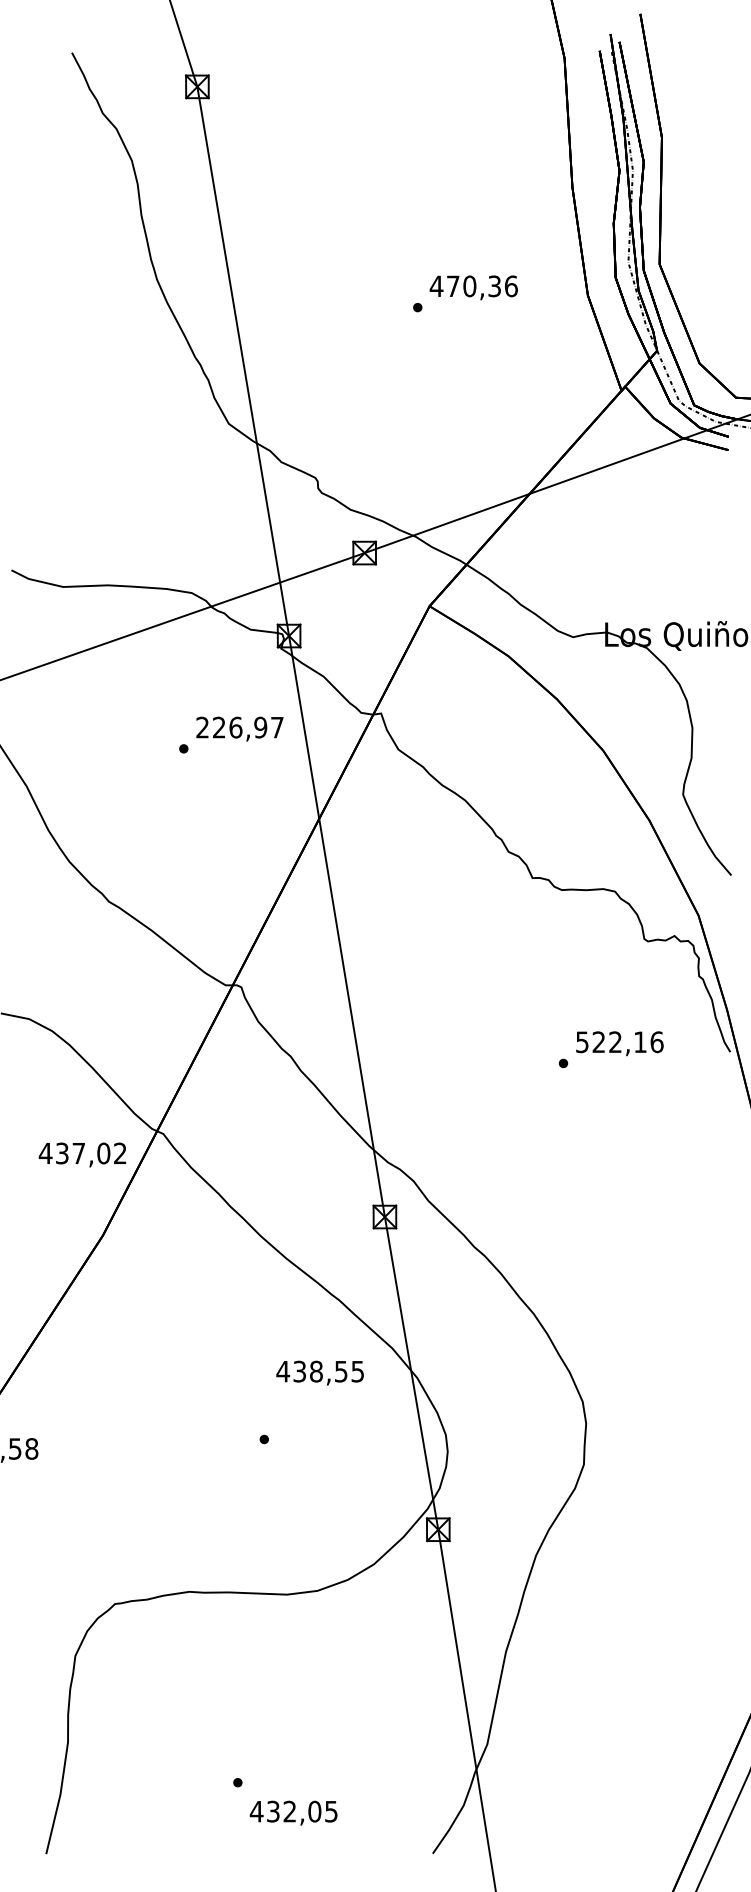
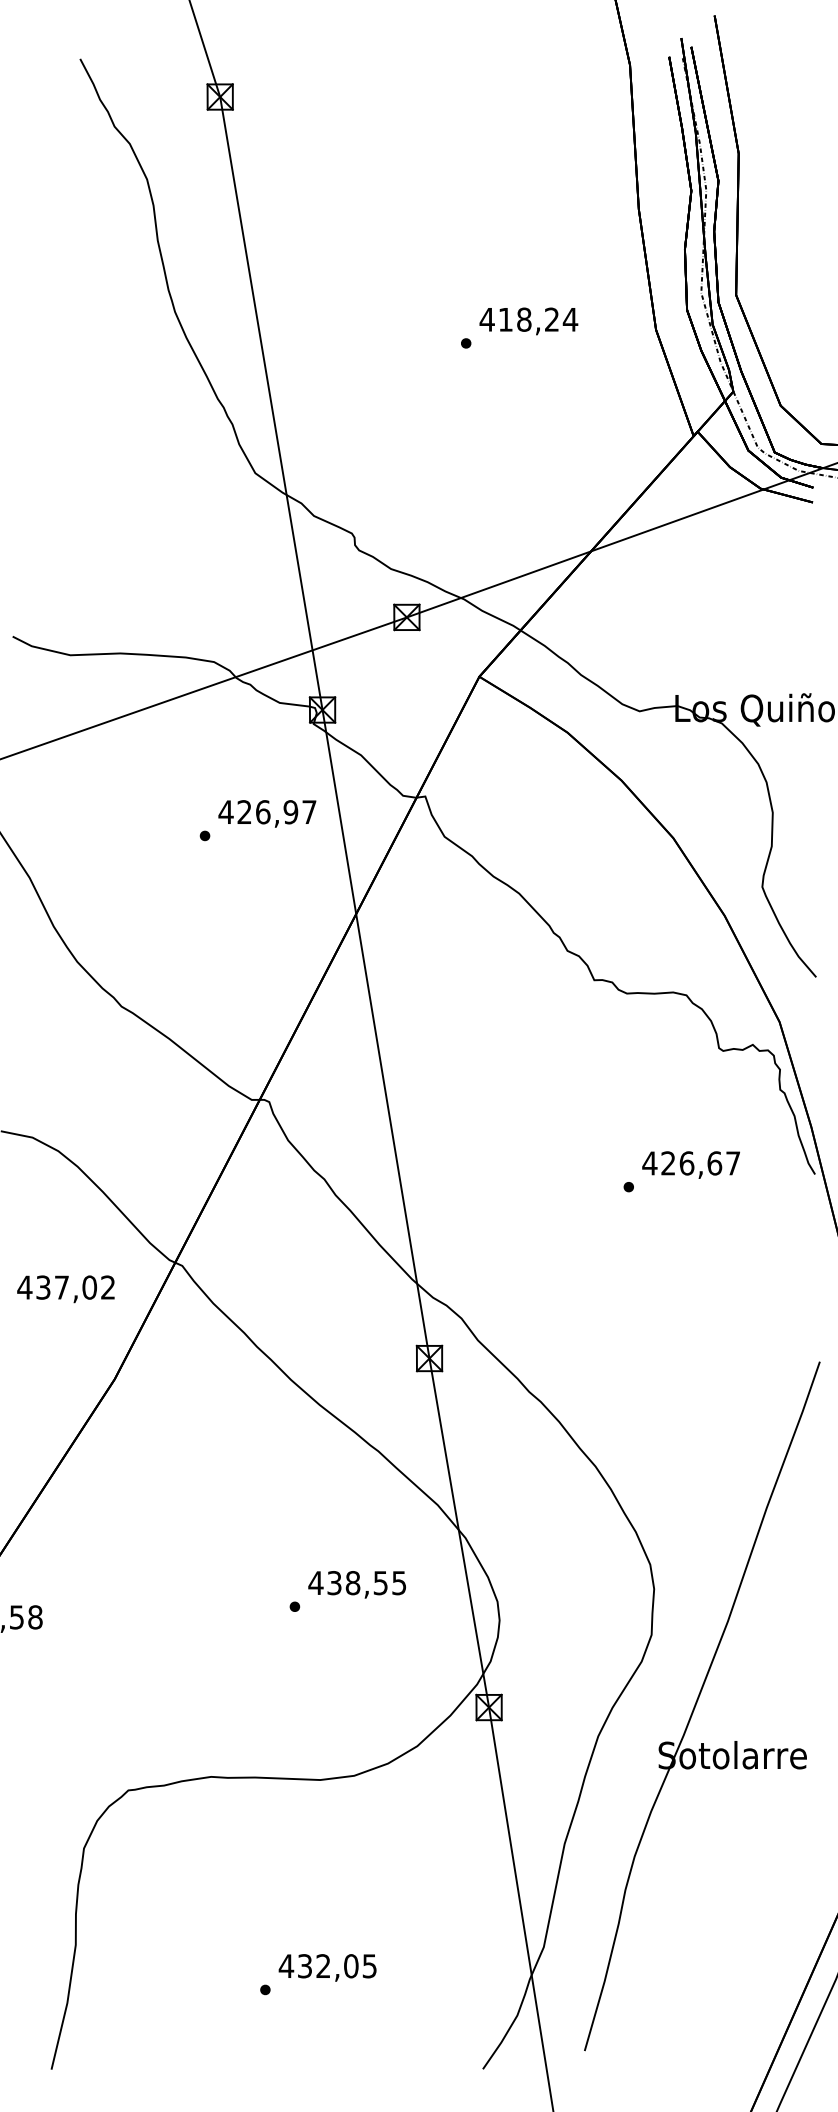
text: (482, 286) -> (538, 319), 470,36 -> 418,24
text: (202, 726) -> (225, 811), 226,97 -> 426,97
text: (619, 1042) -> (691, 1163), 522,16 -> 426,67
text: (82, 1155) -> (65, 1289), moved
text: (319, 1372) -> (356, 1584), moved
part: (629, 1528) -> (702, 1706), added
text: (293, 1812) -> (327, 1967), moved

